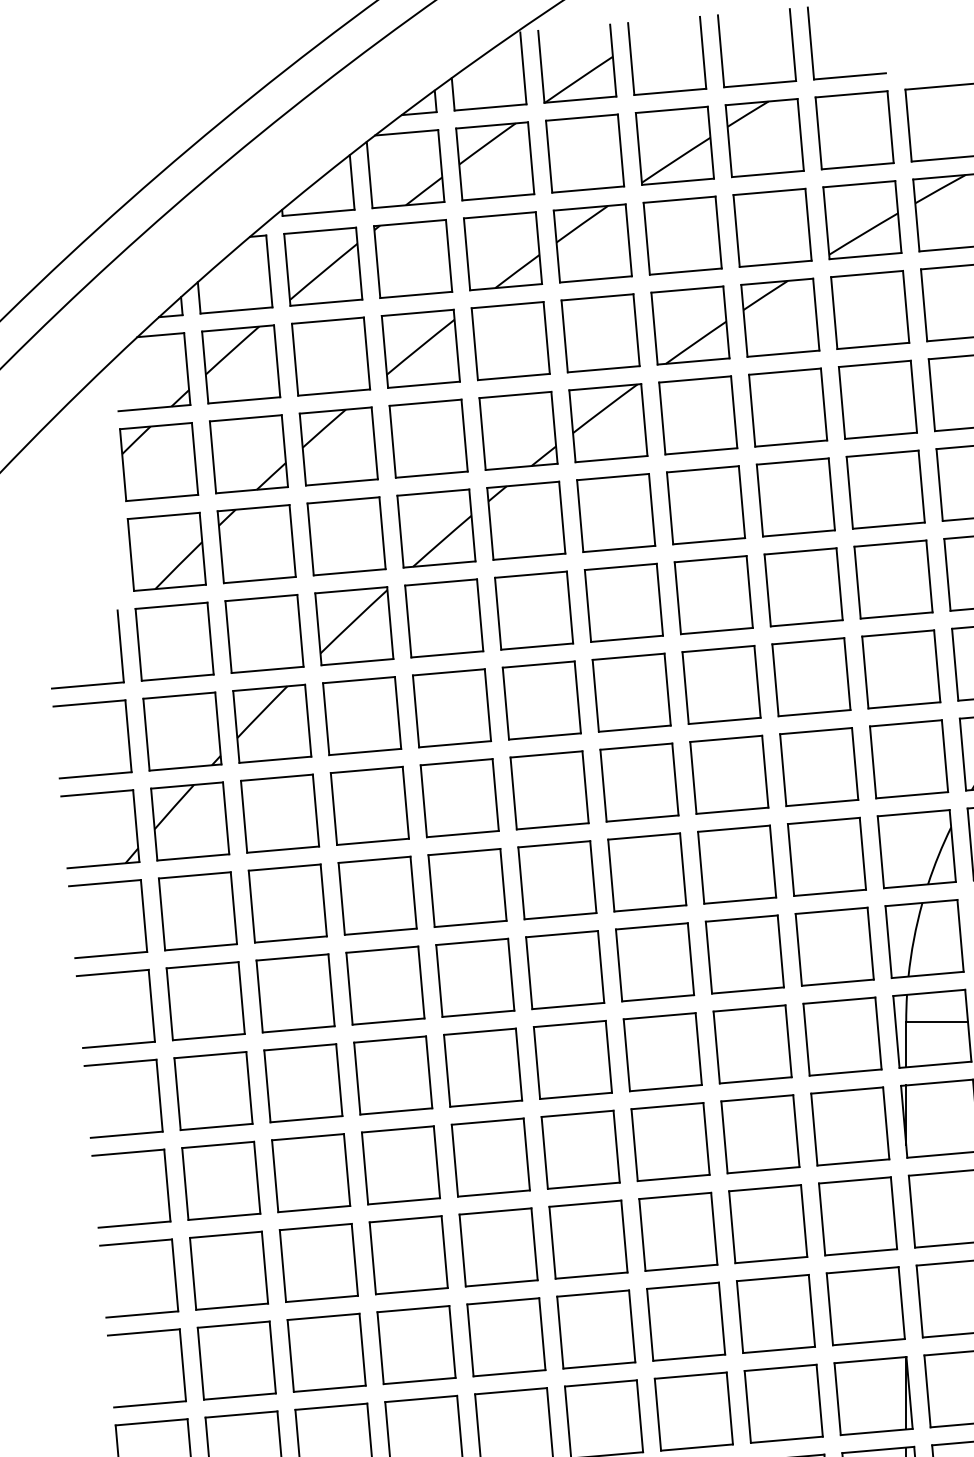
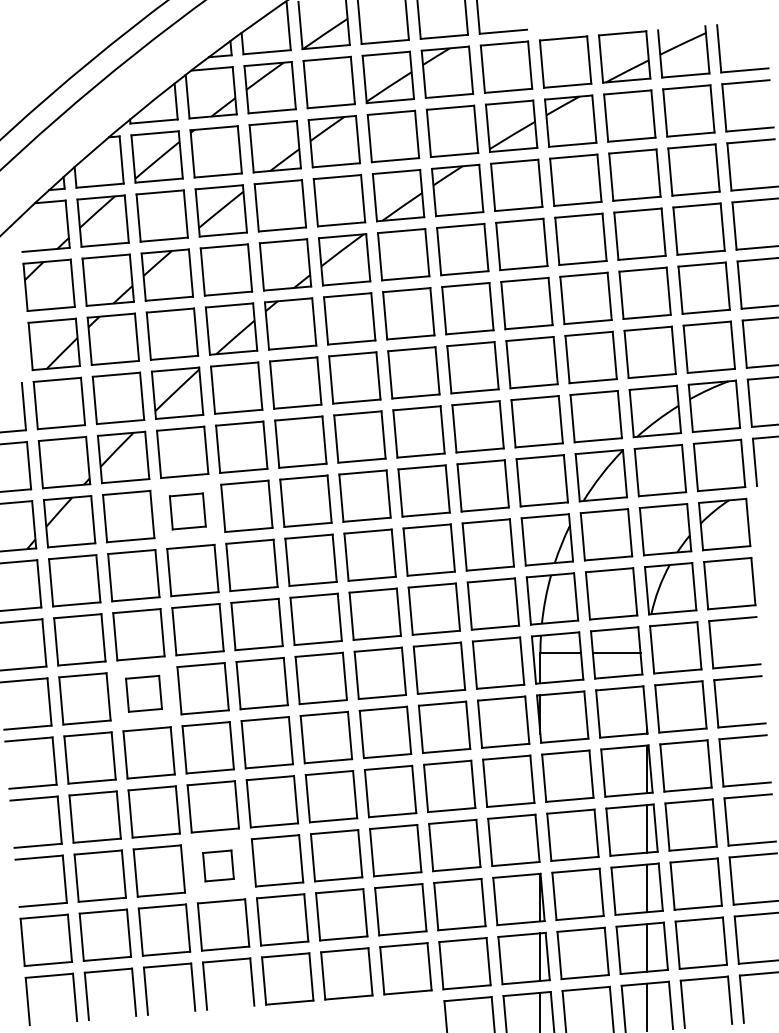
part: (369, 805) -> (187, 511), size x0.7
part: (302, 1082) -> (143, 693), size x0.7
part: (416, 1344) -> (218, 865), size x0.6

